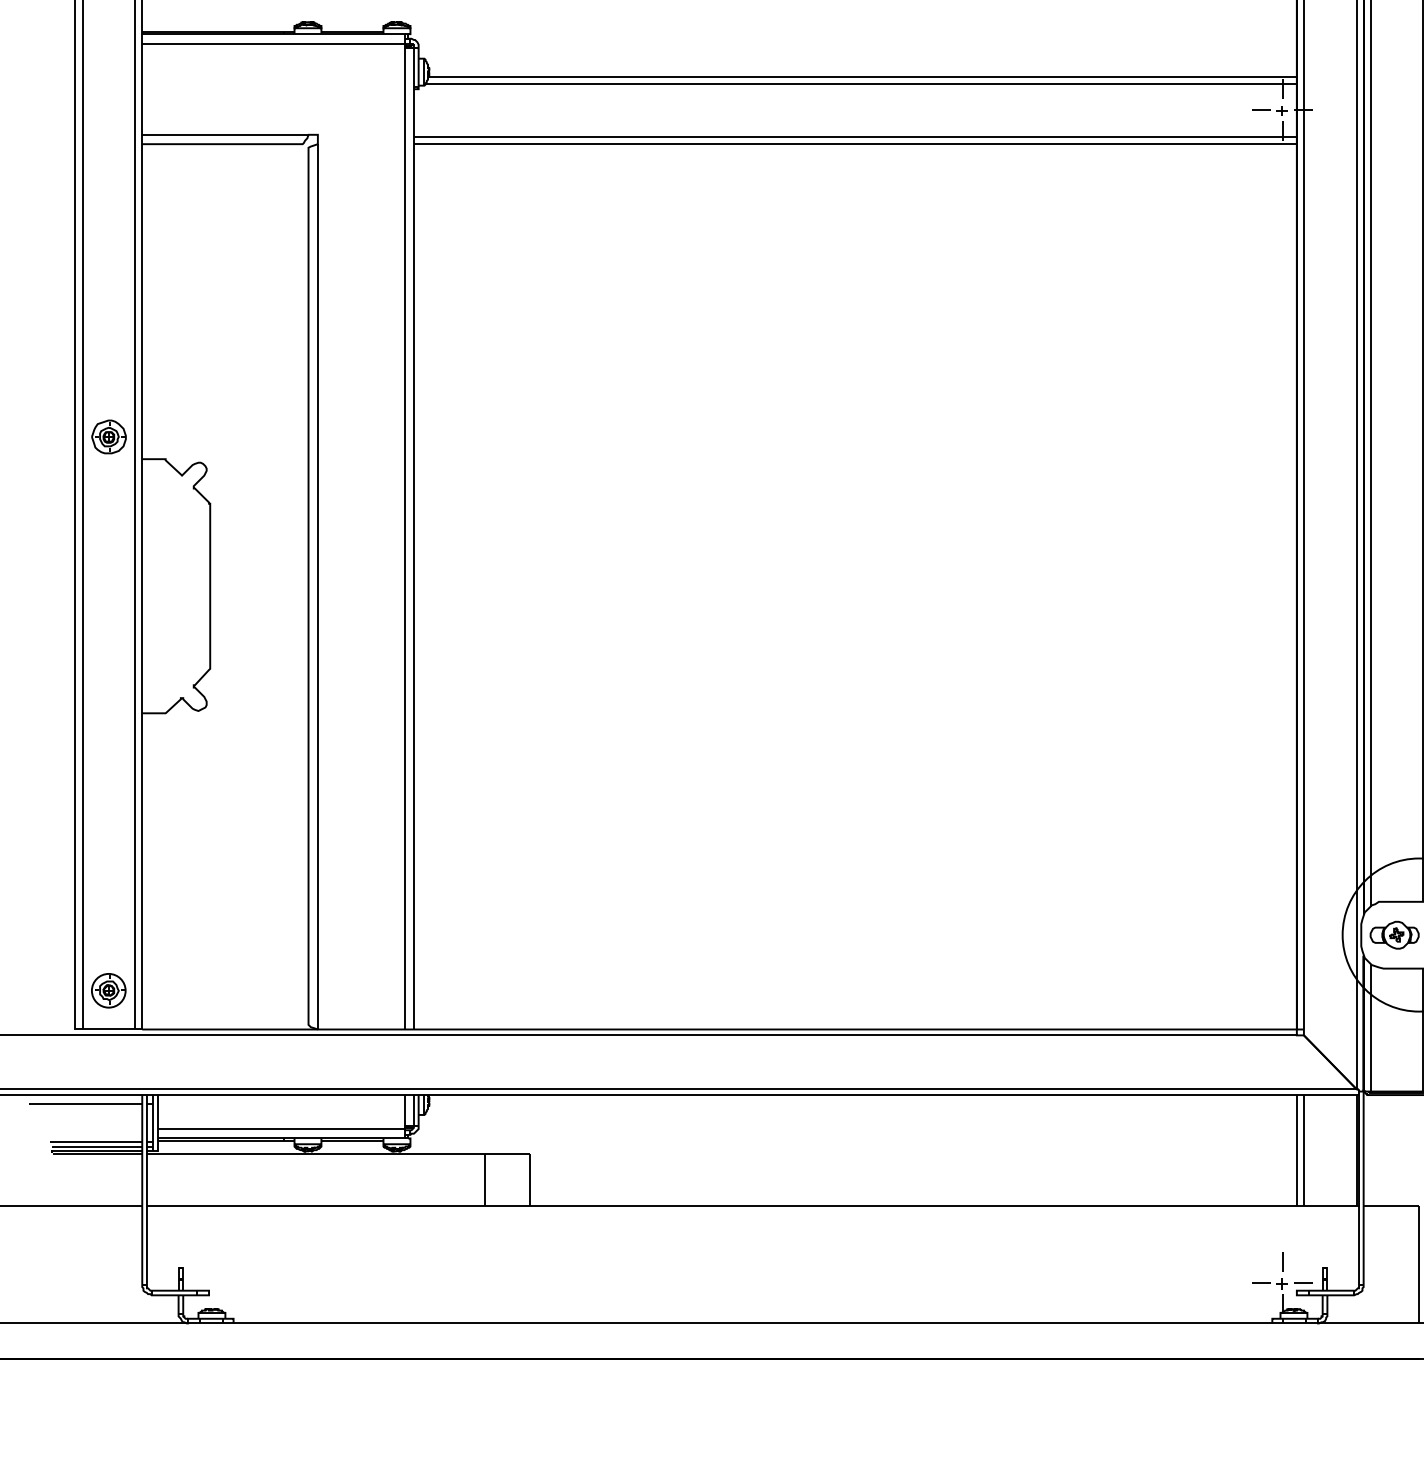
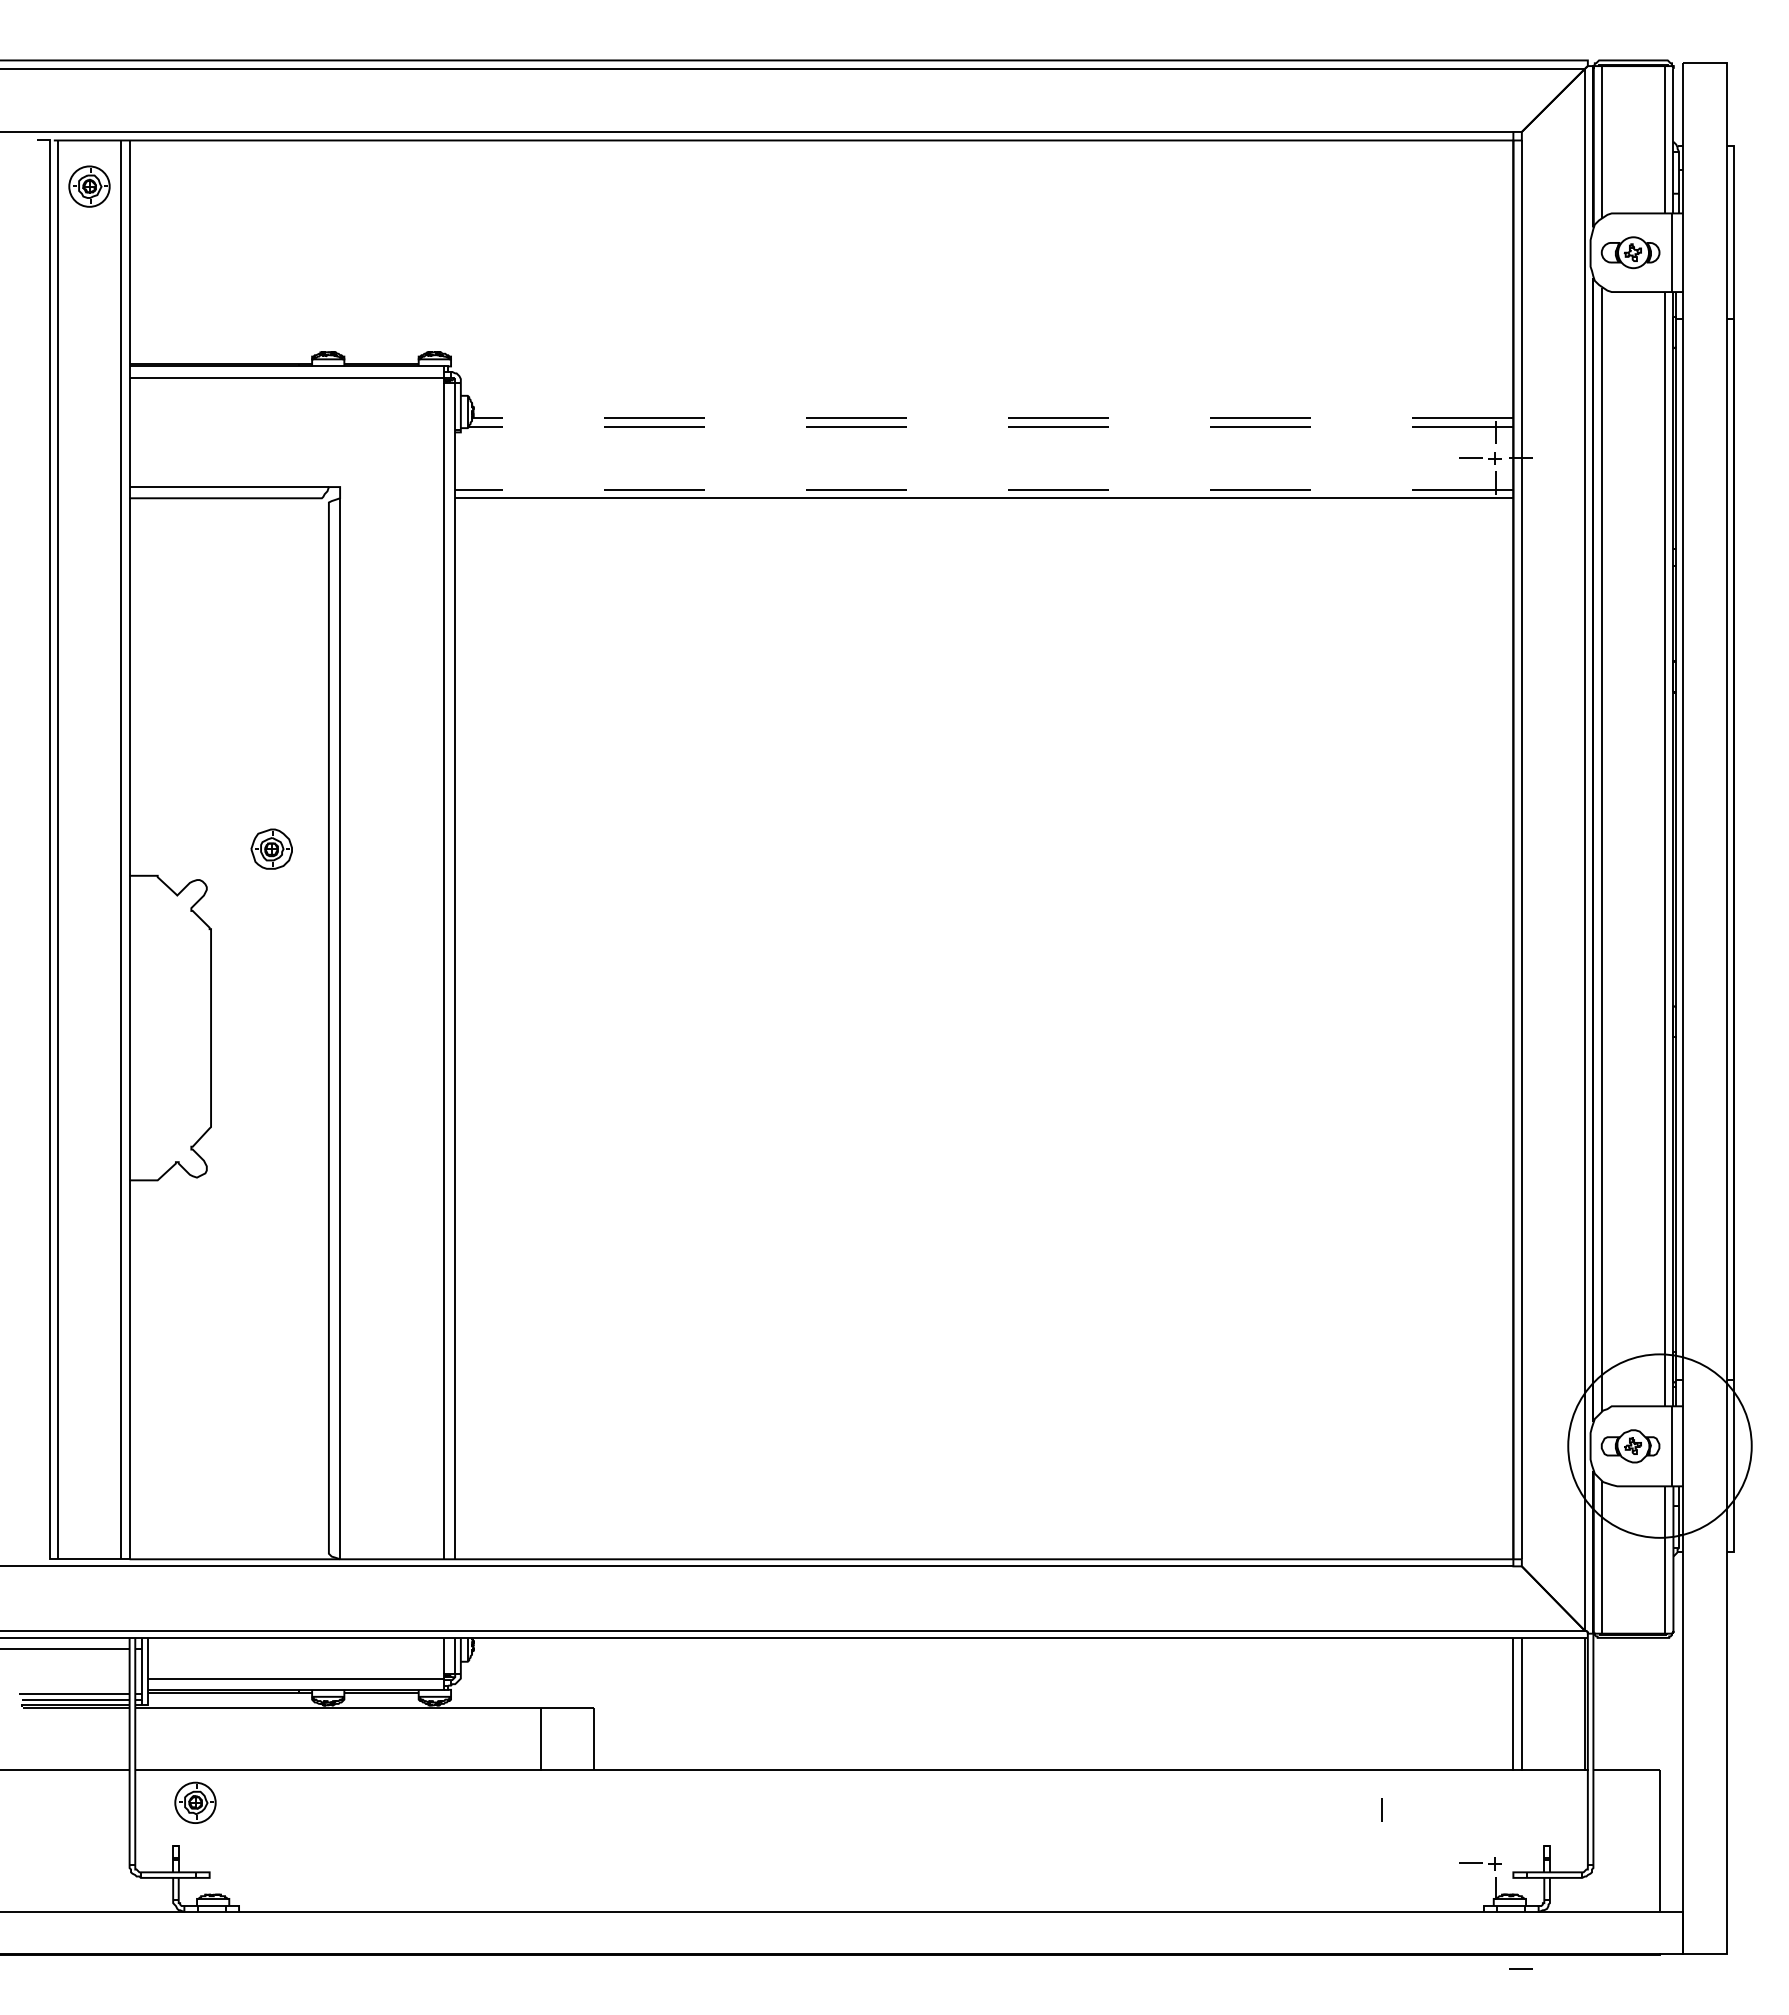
line: (862, 77) -> (992, 418), solid -> dashed
line: (860, 84) -> (990, 426), solid -> dashed
line: (854, 136) -> (983, 489), solid -> dashed
part: (108, 436) -> (271, 848), moved
part: (108, 990) -> (195, 1802), moved
line: (1281, 1261) -> (1381, 1809), moved
line: (1302, 1282) -> (1520, 1968), moved

